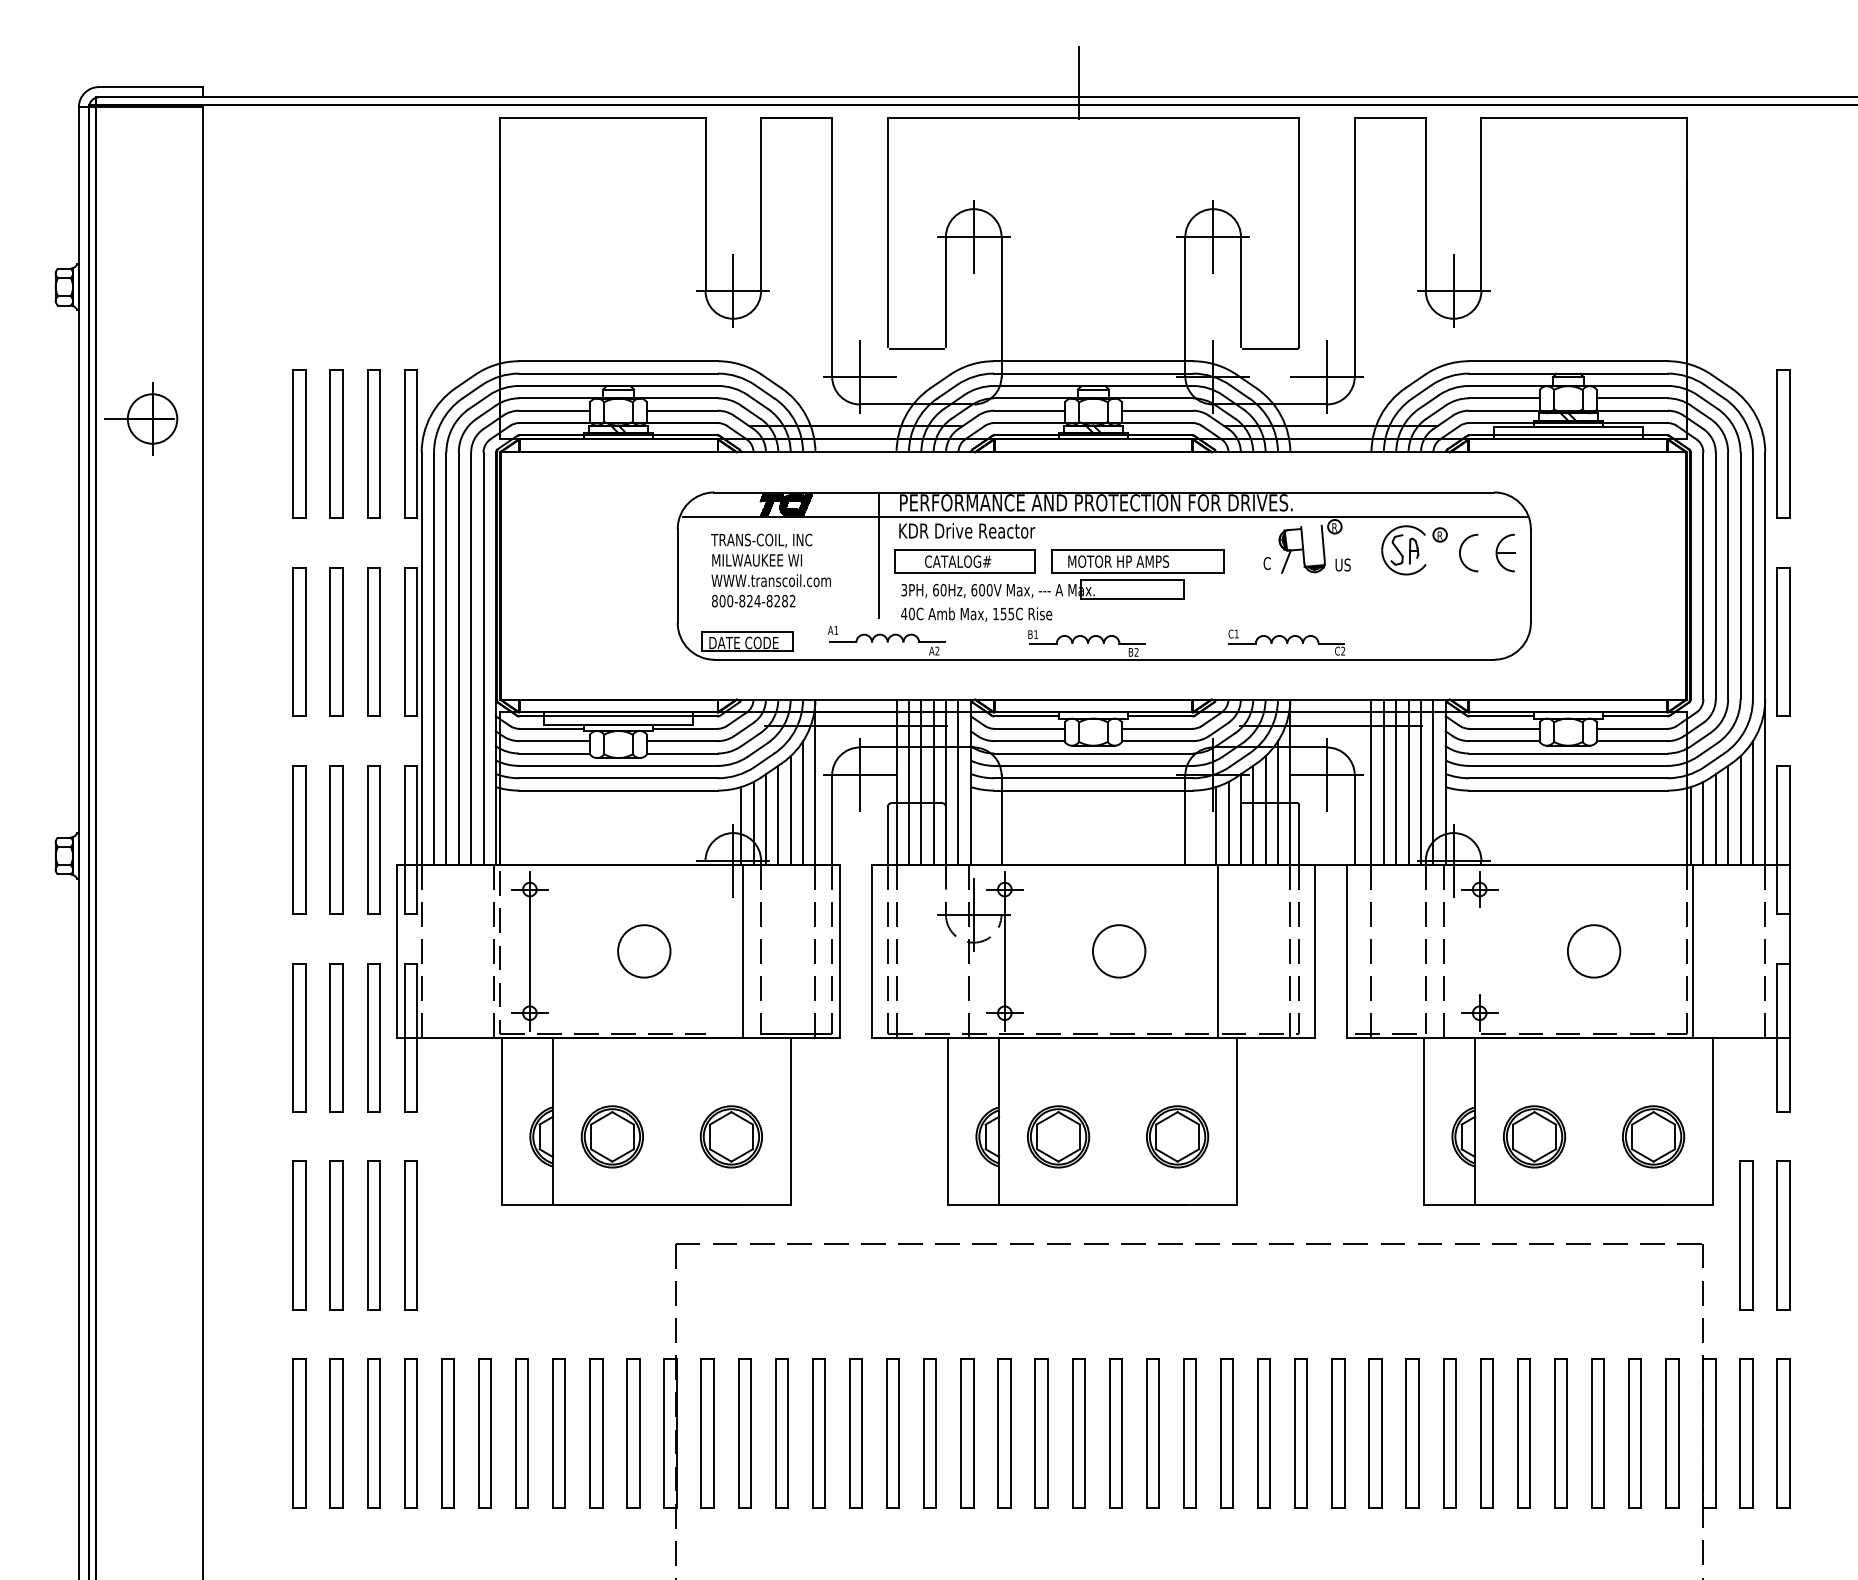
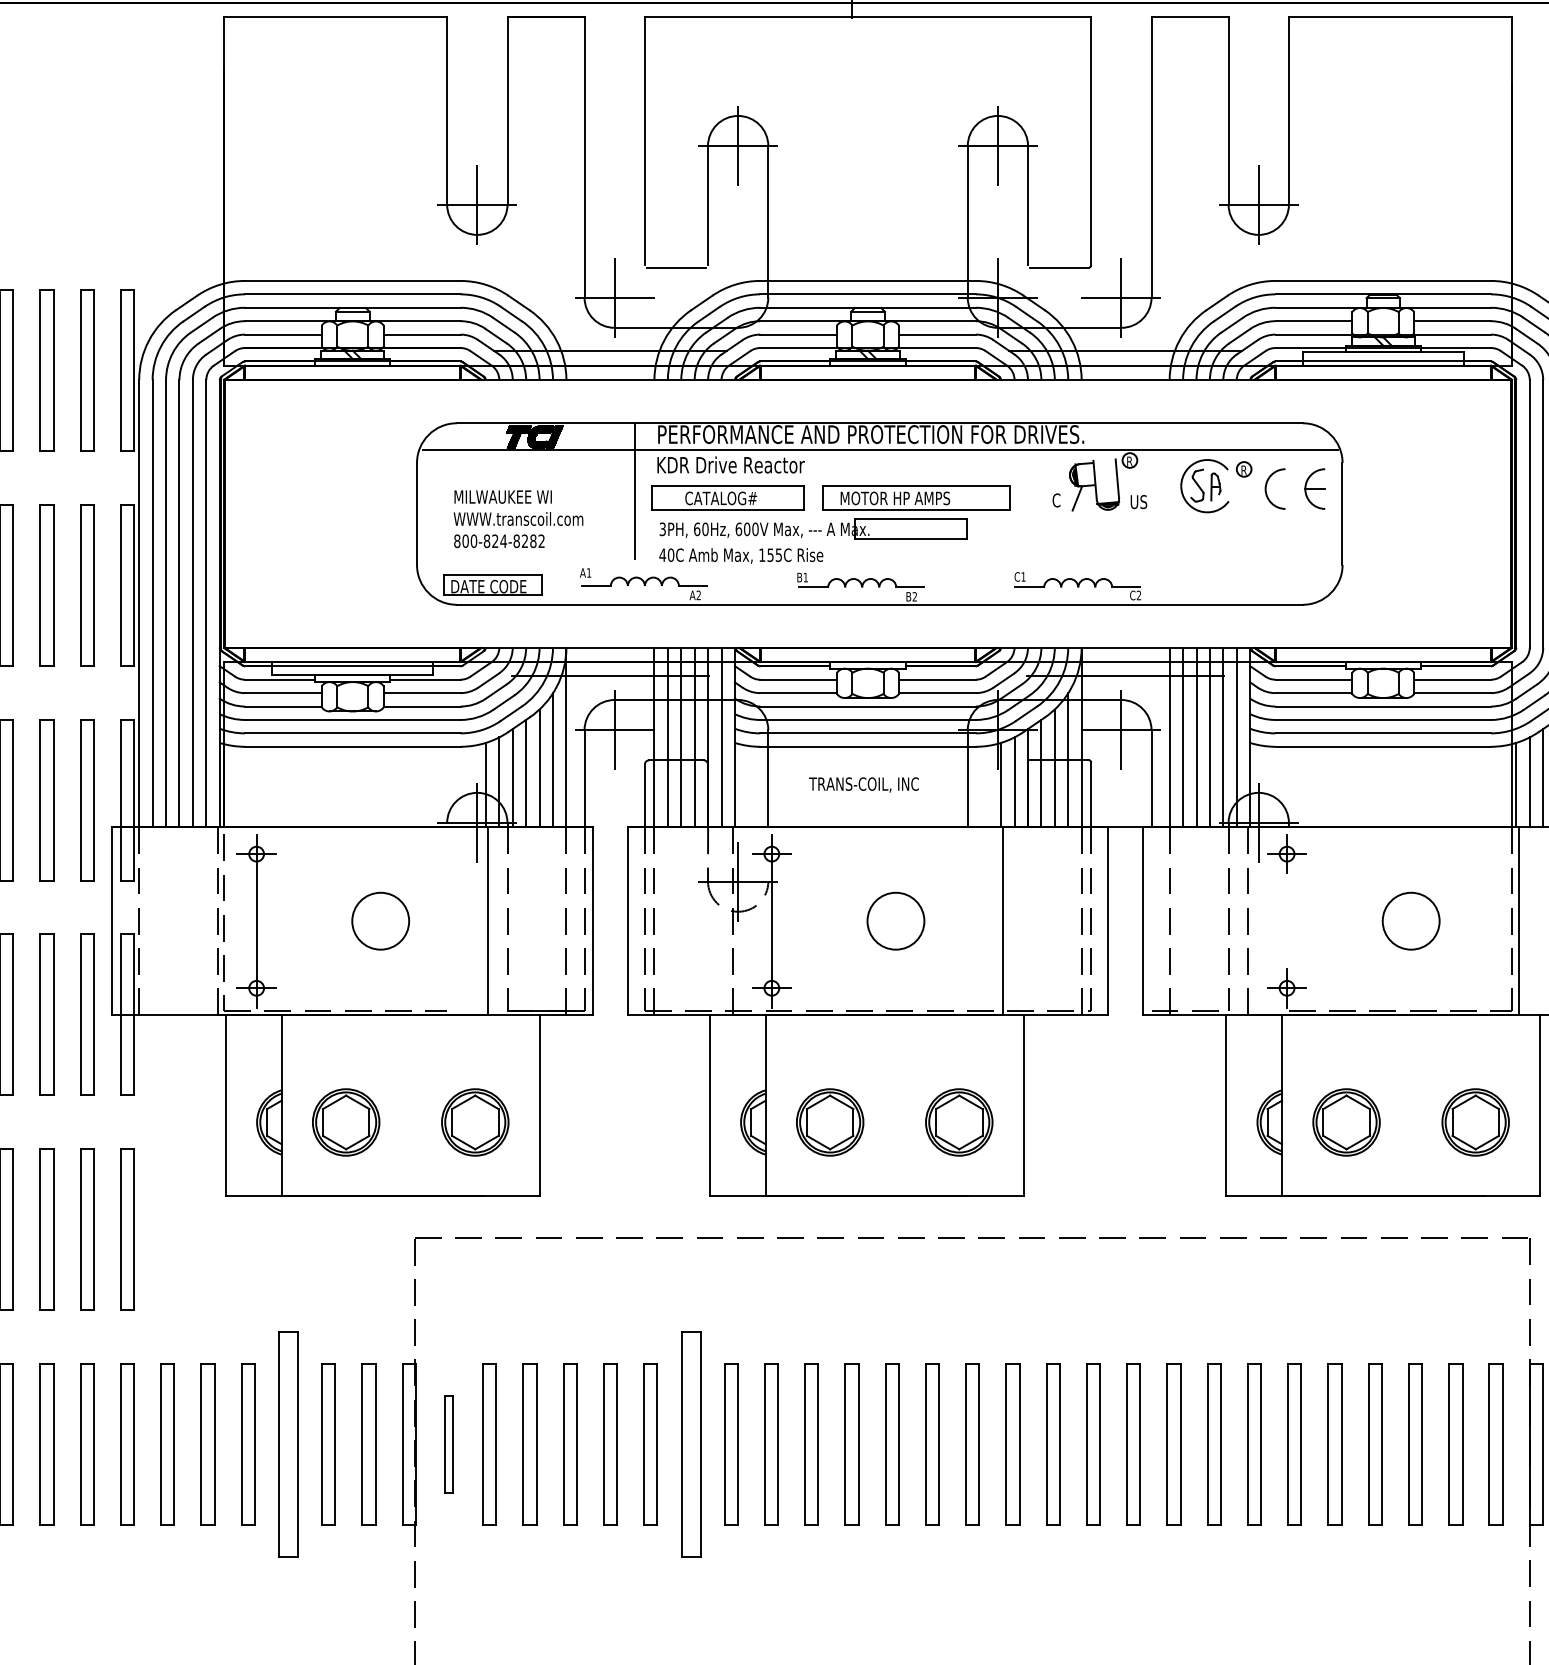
text: (761, 540) -> (863, 784), moved
part: (558, 1433) -> (287, 1444), size x1.4
part: (707, 1433) -> (449, 1444), size x0.6
part: (929, 1433) -> (690, 1444), size x1.4

